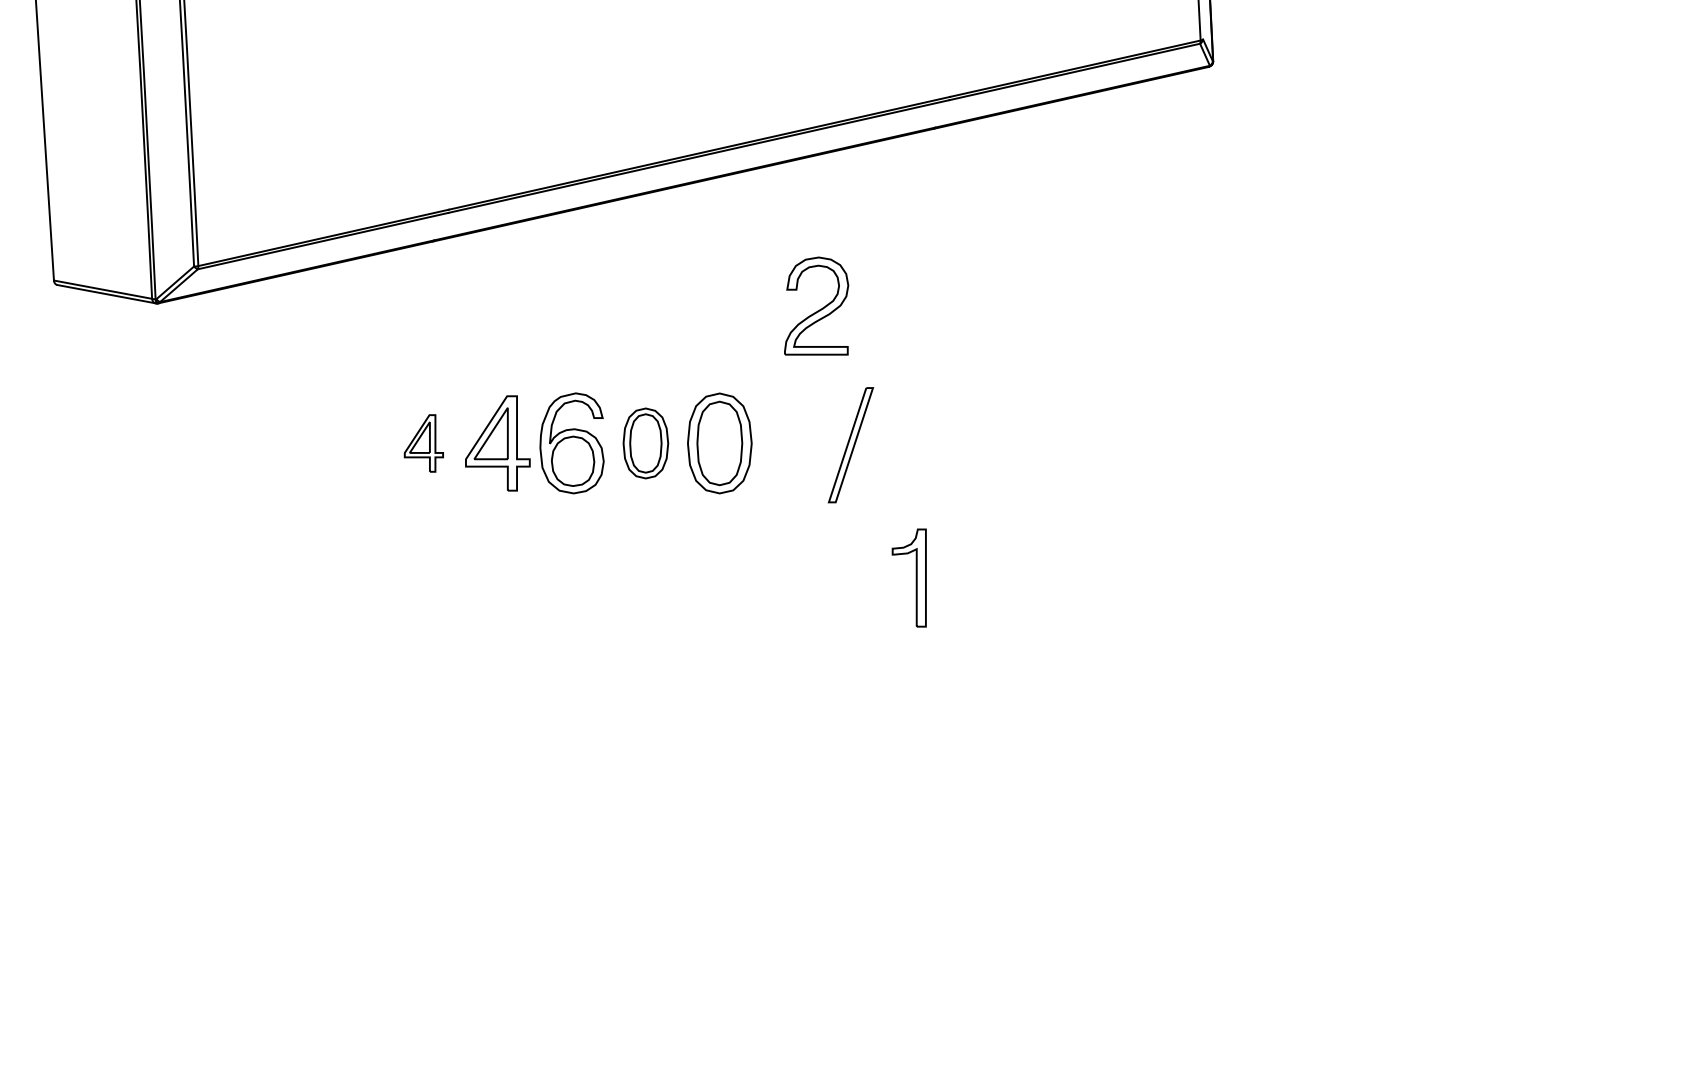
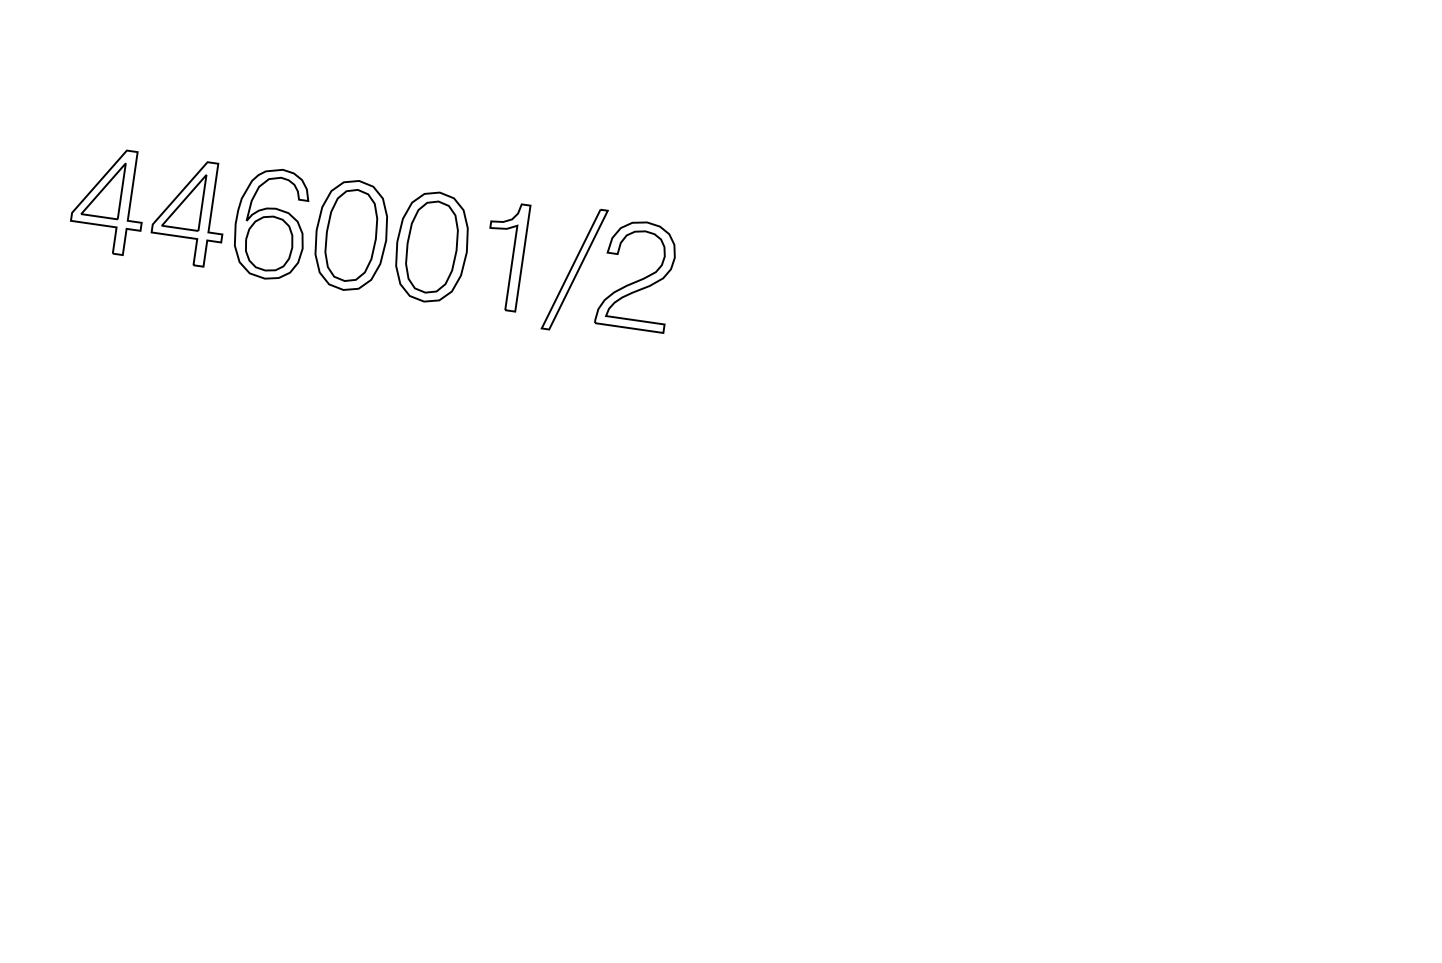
part: (816, 305) -> (637, 274), moved
part: (423, 443) -> (108, 200), size x1.67
part: (645, 443) -> (350, 235), size x1.43
part: (915, 577) -> (511, 256), moved

